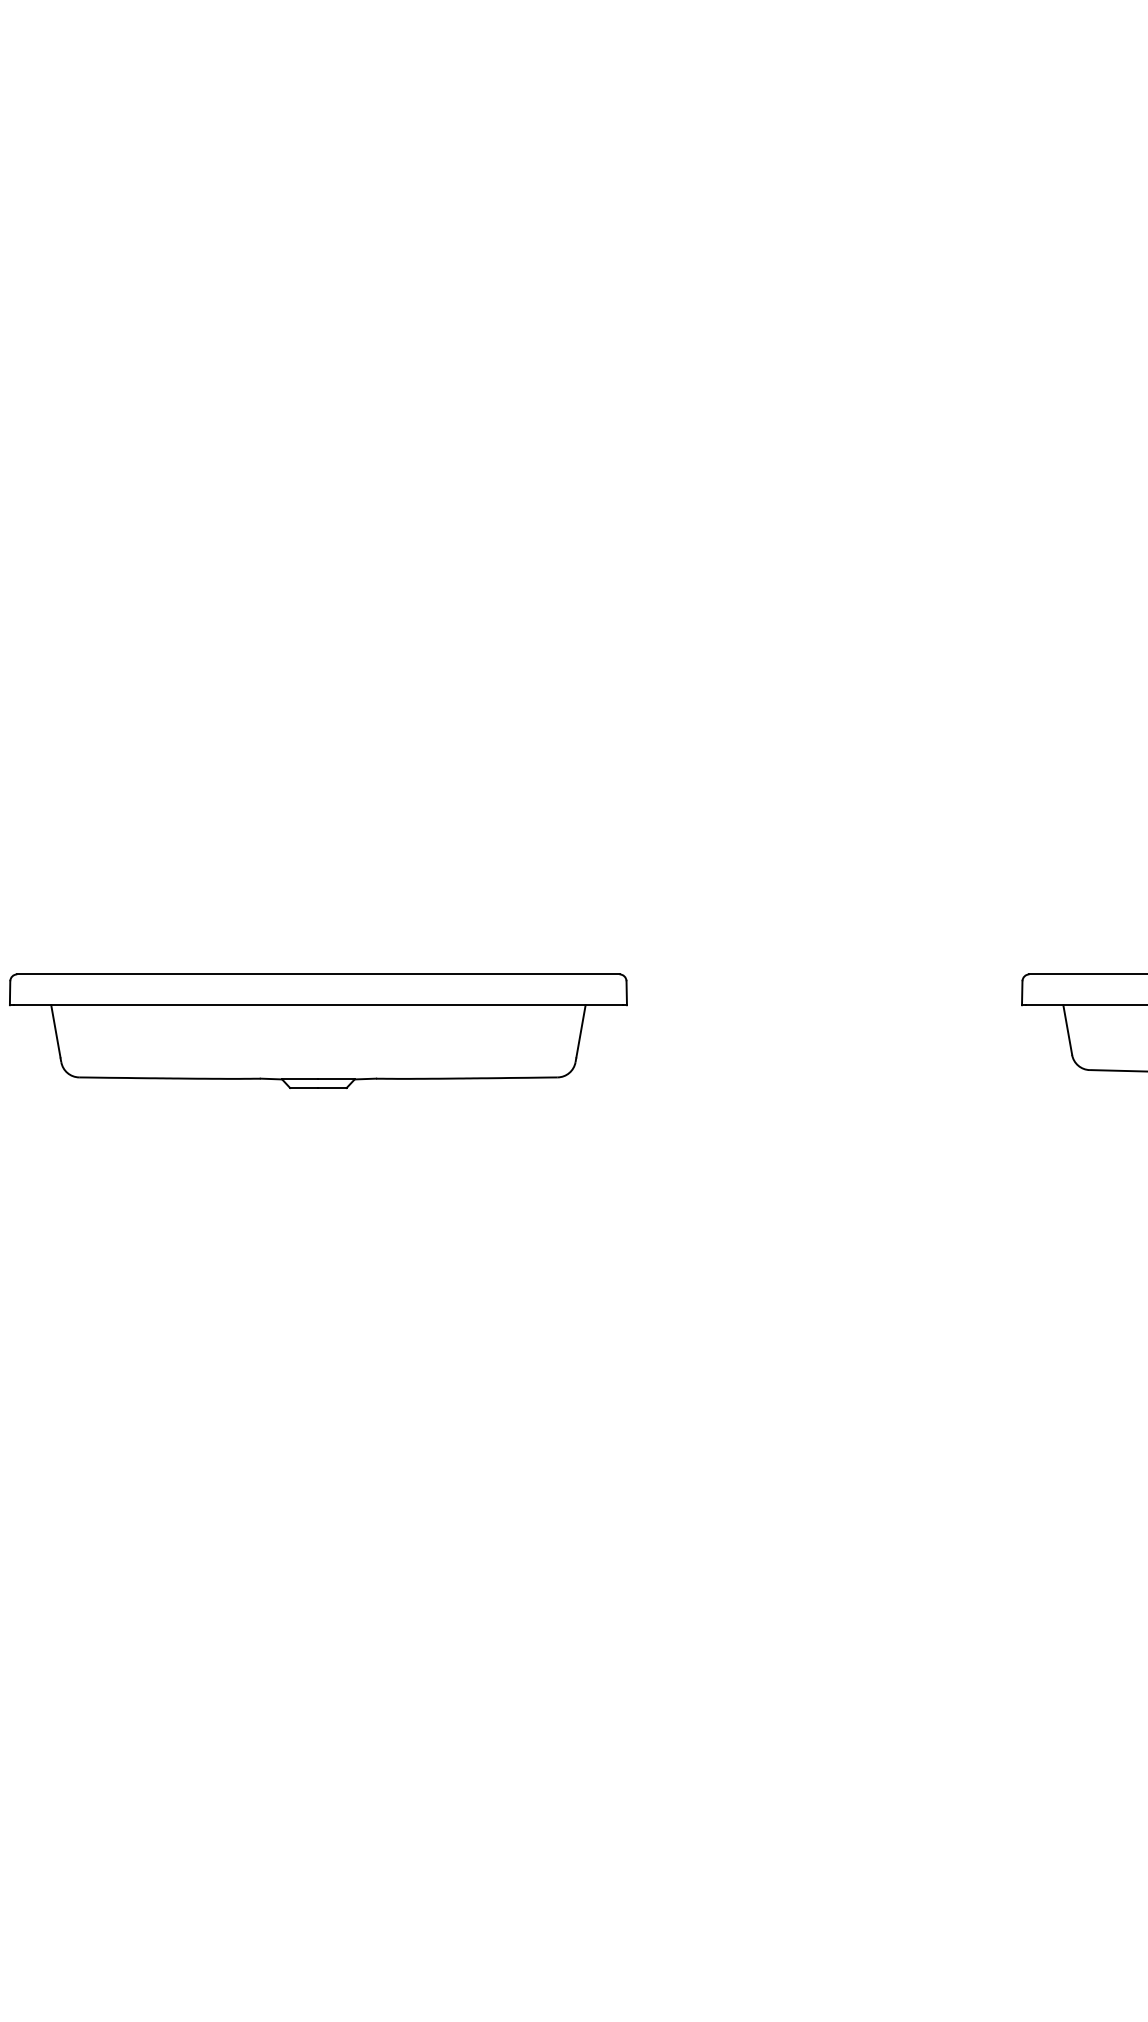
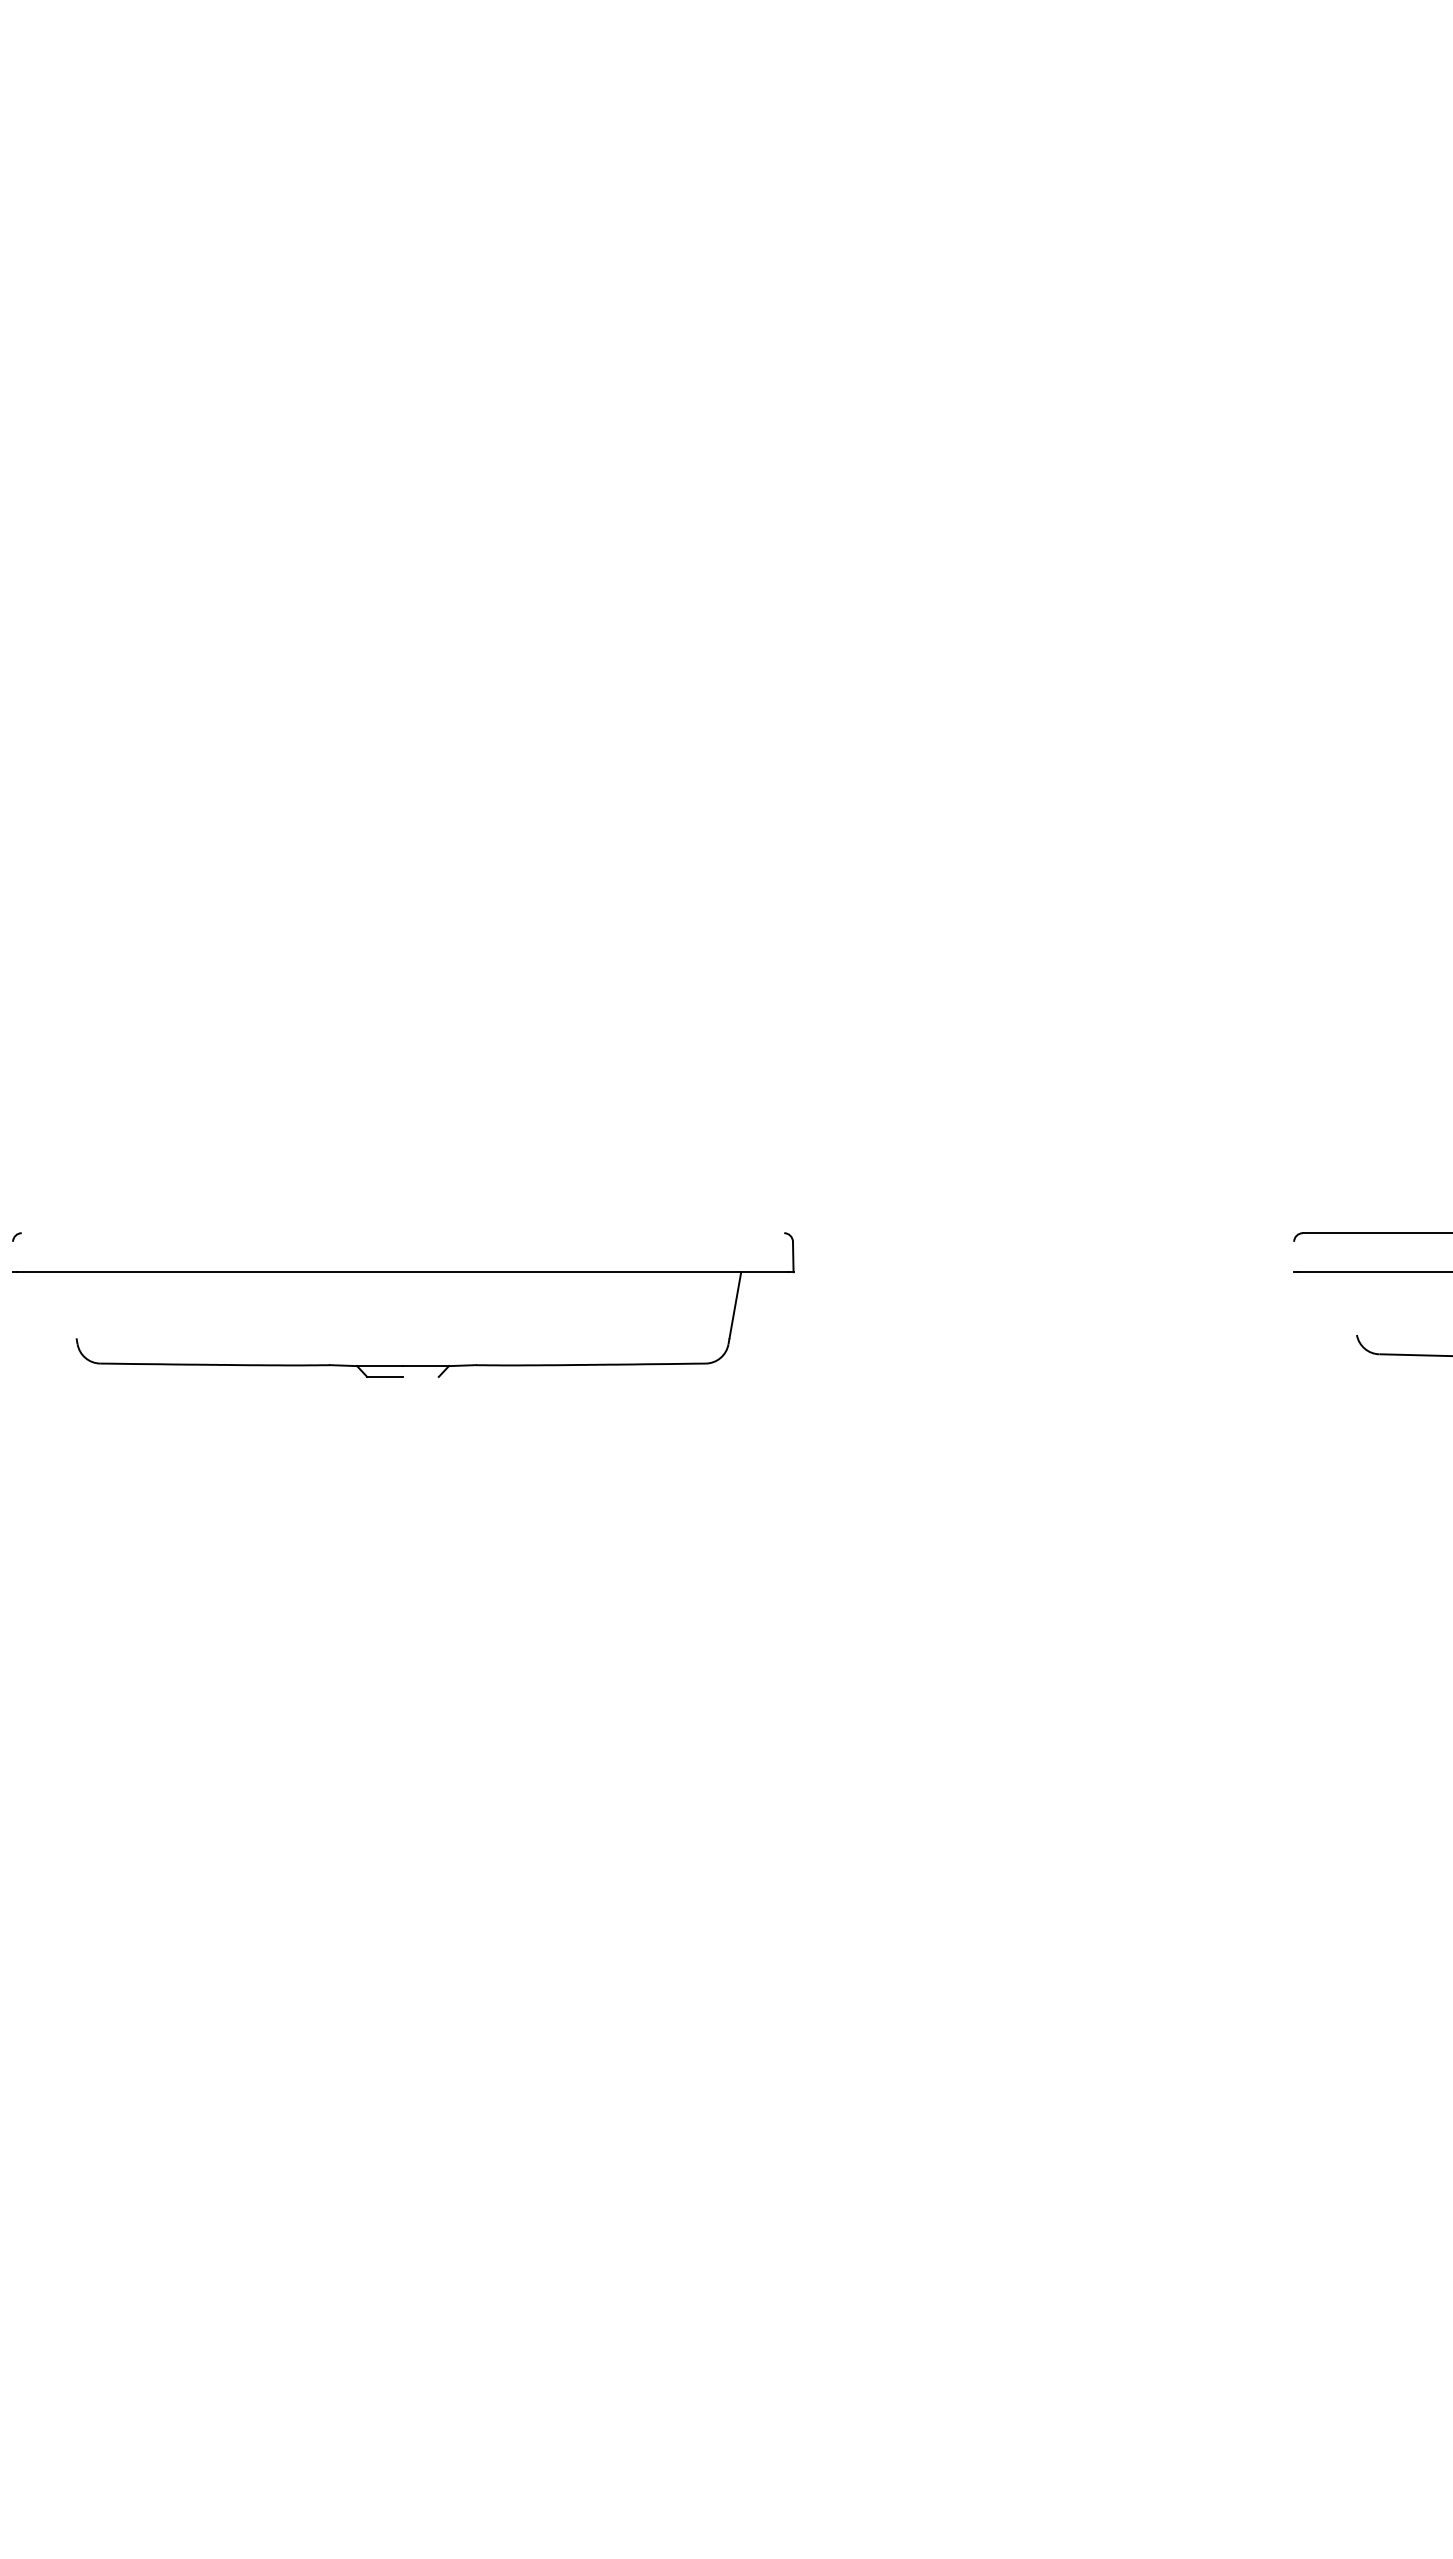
line: (318, 974) -> (402, 1233), removed
line: (9, 992) -> (12, 1256), removed
line: (1021, 992) -> (1293, 1256), removed
line: (1067, 1029) -> (1350, 1303), removed
line: (55, 1031) -> (70, 1305), removed
line: (332, 1087) -> (420, 1376), removed

